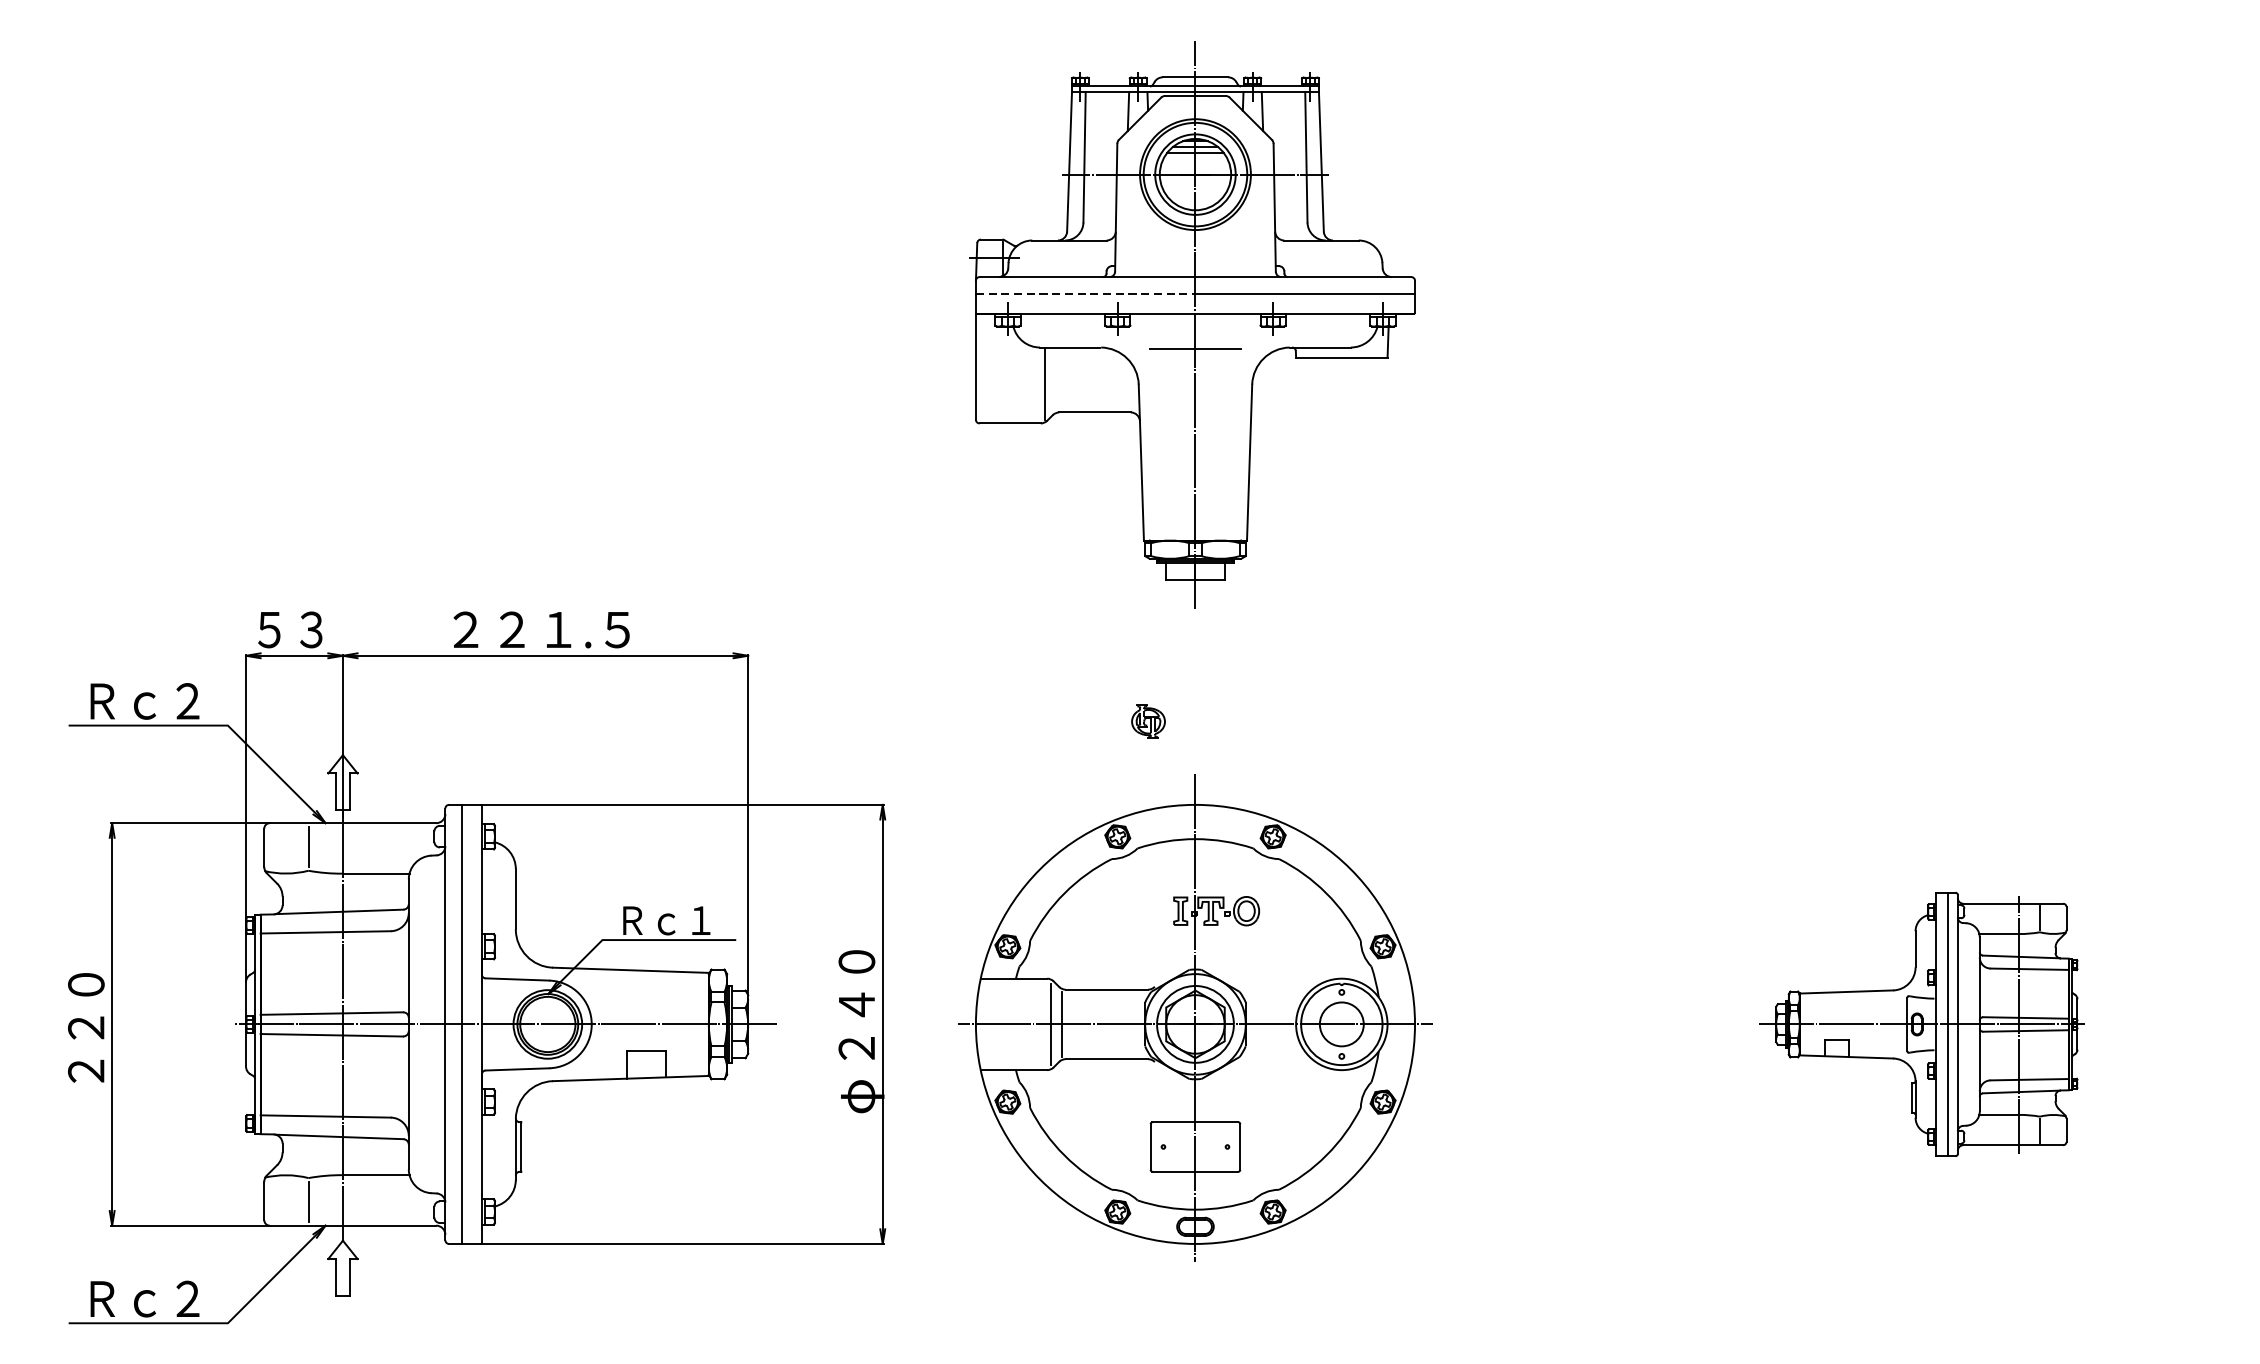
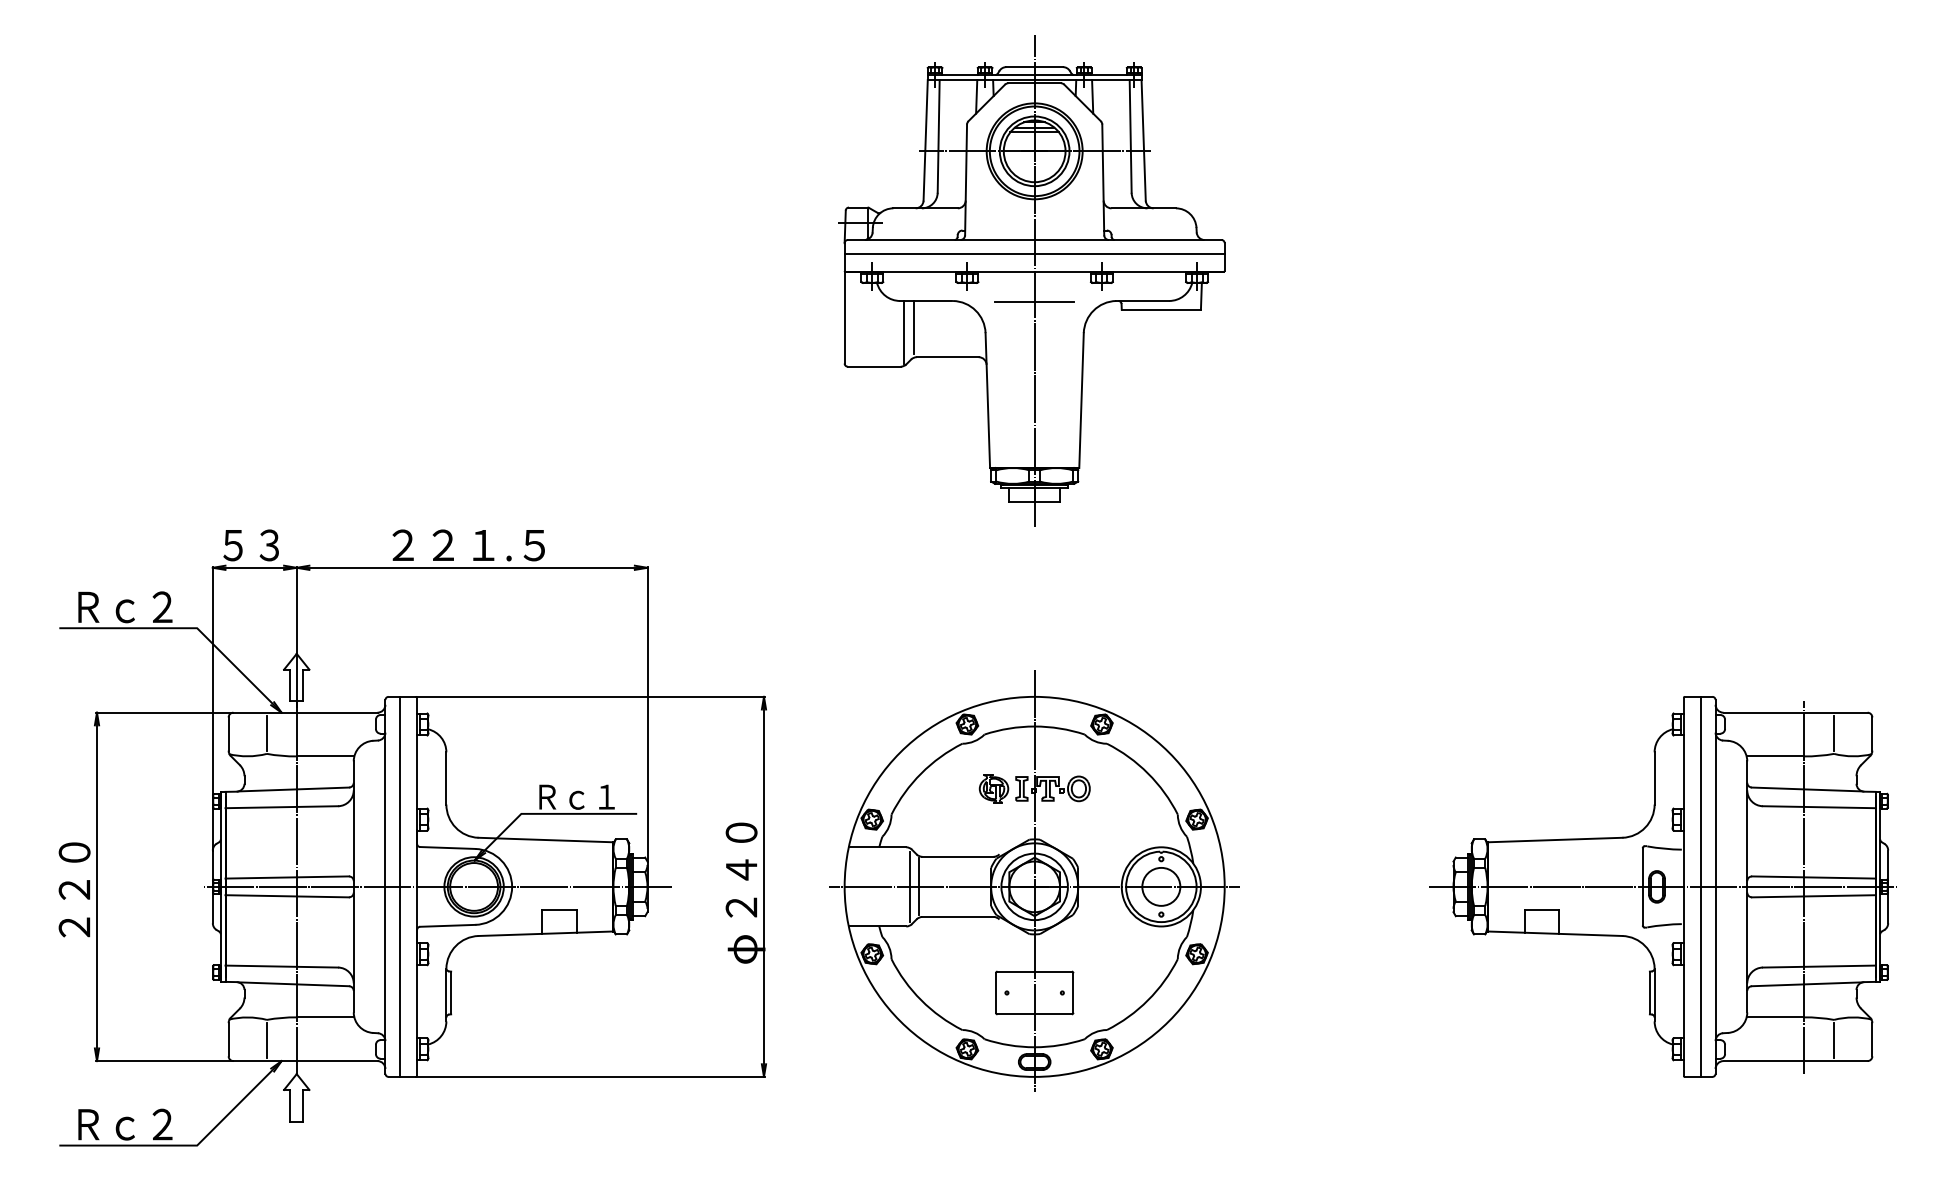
line: (1086, 293) -> (940, 254), dashed -> solid
line: (1055, 378) -> (913, 327), added
part: (1147, 721) -> (993, 788), moved
part: (1920, 1023) -> (1662, 886), size x1.67

